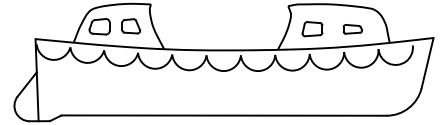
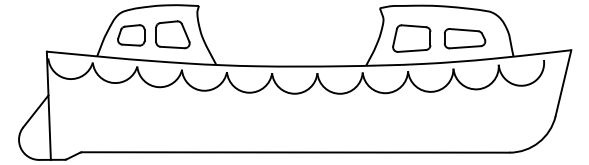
part: (130, 26) -> (172, 34), size x1.43
part: (312, 29) -> (411, 38), size x1.43
part: (352, 29) -> (464, 38), size x1.67

